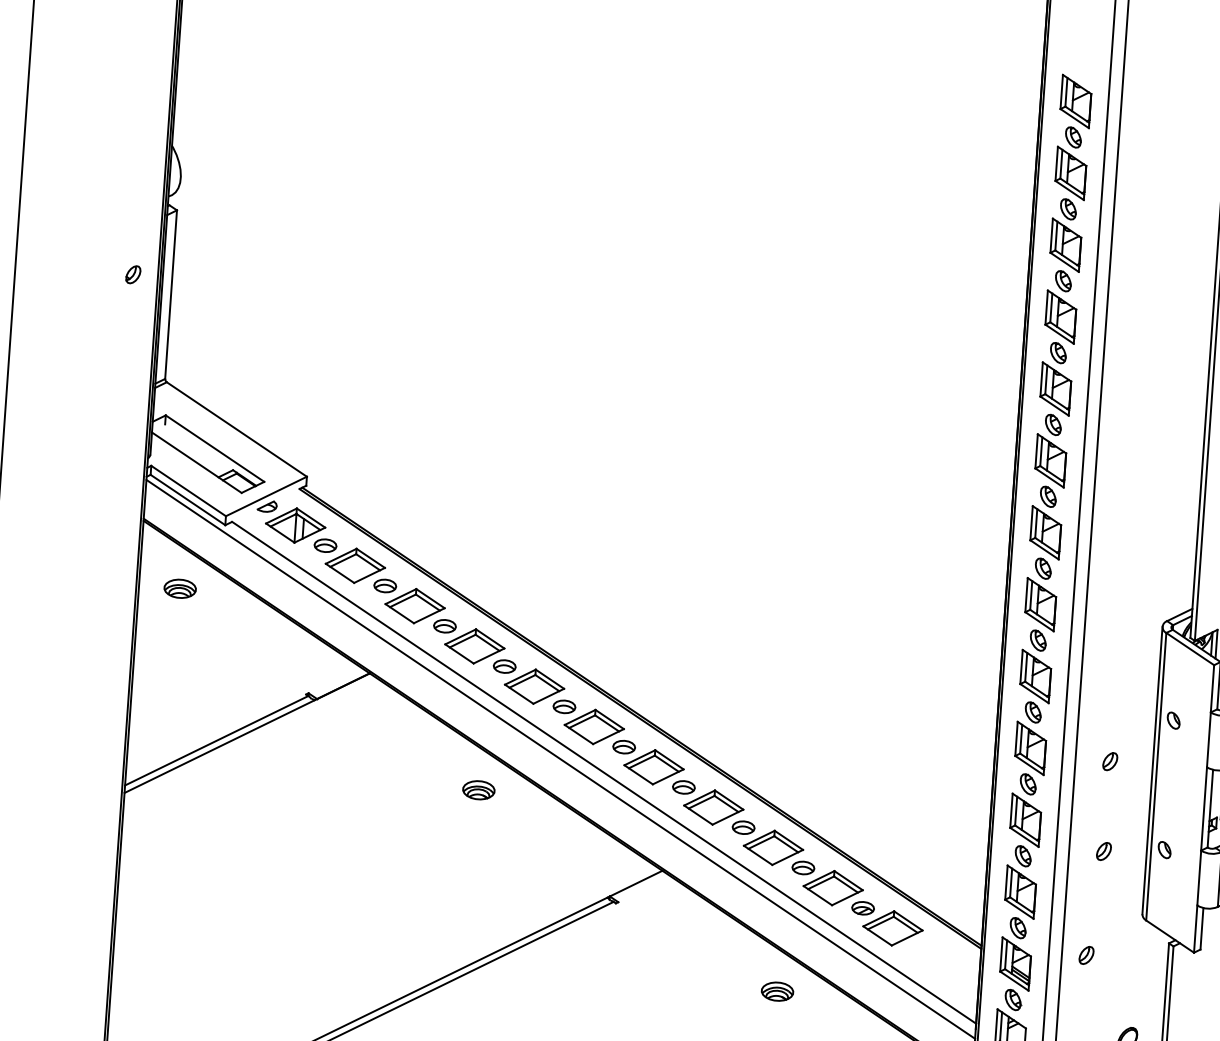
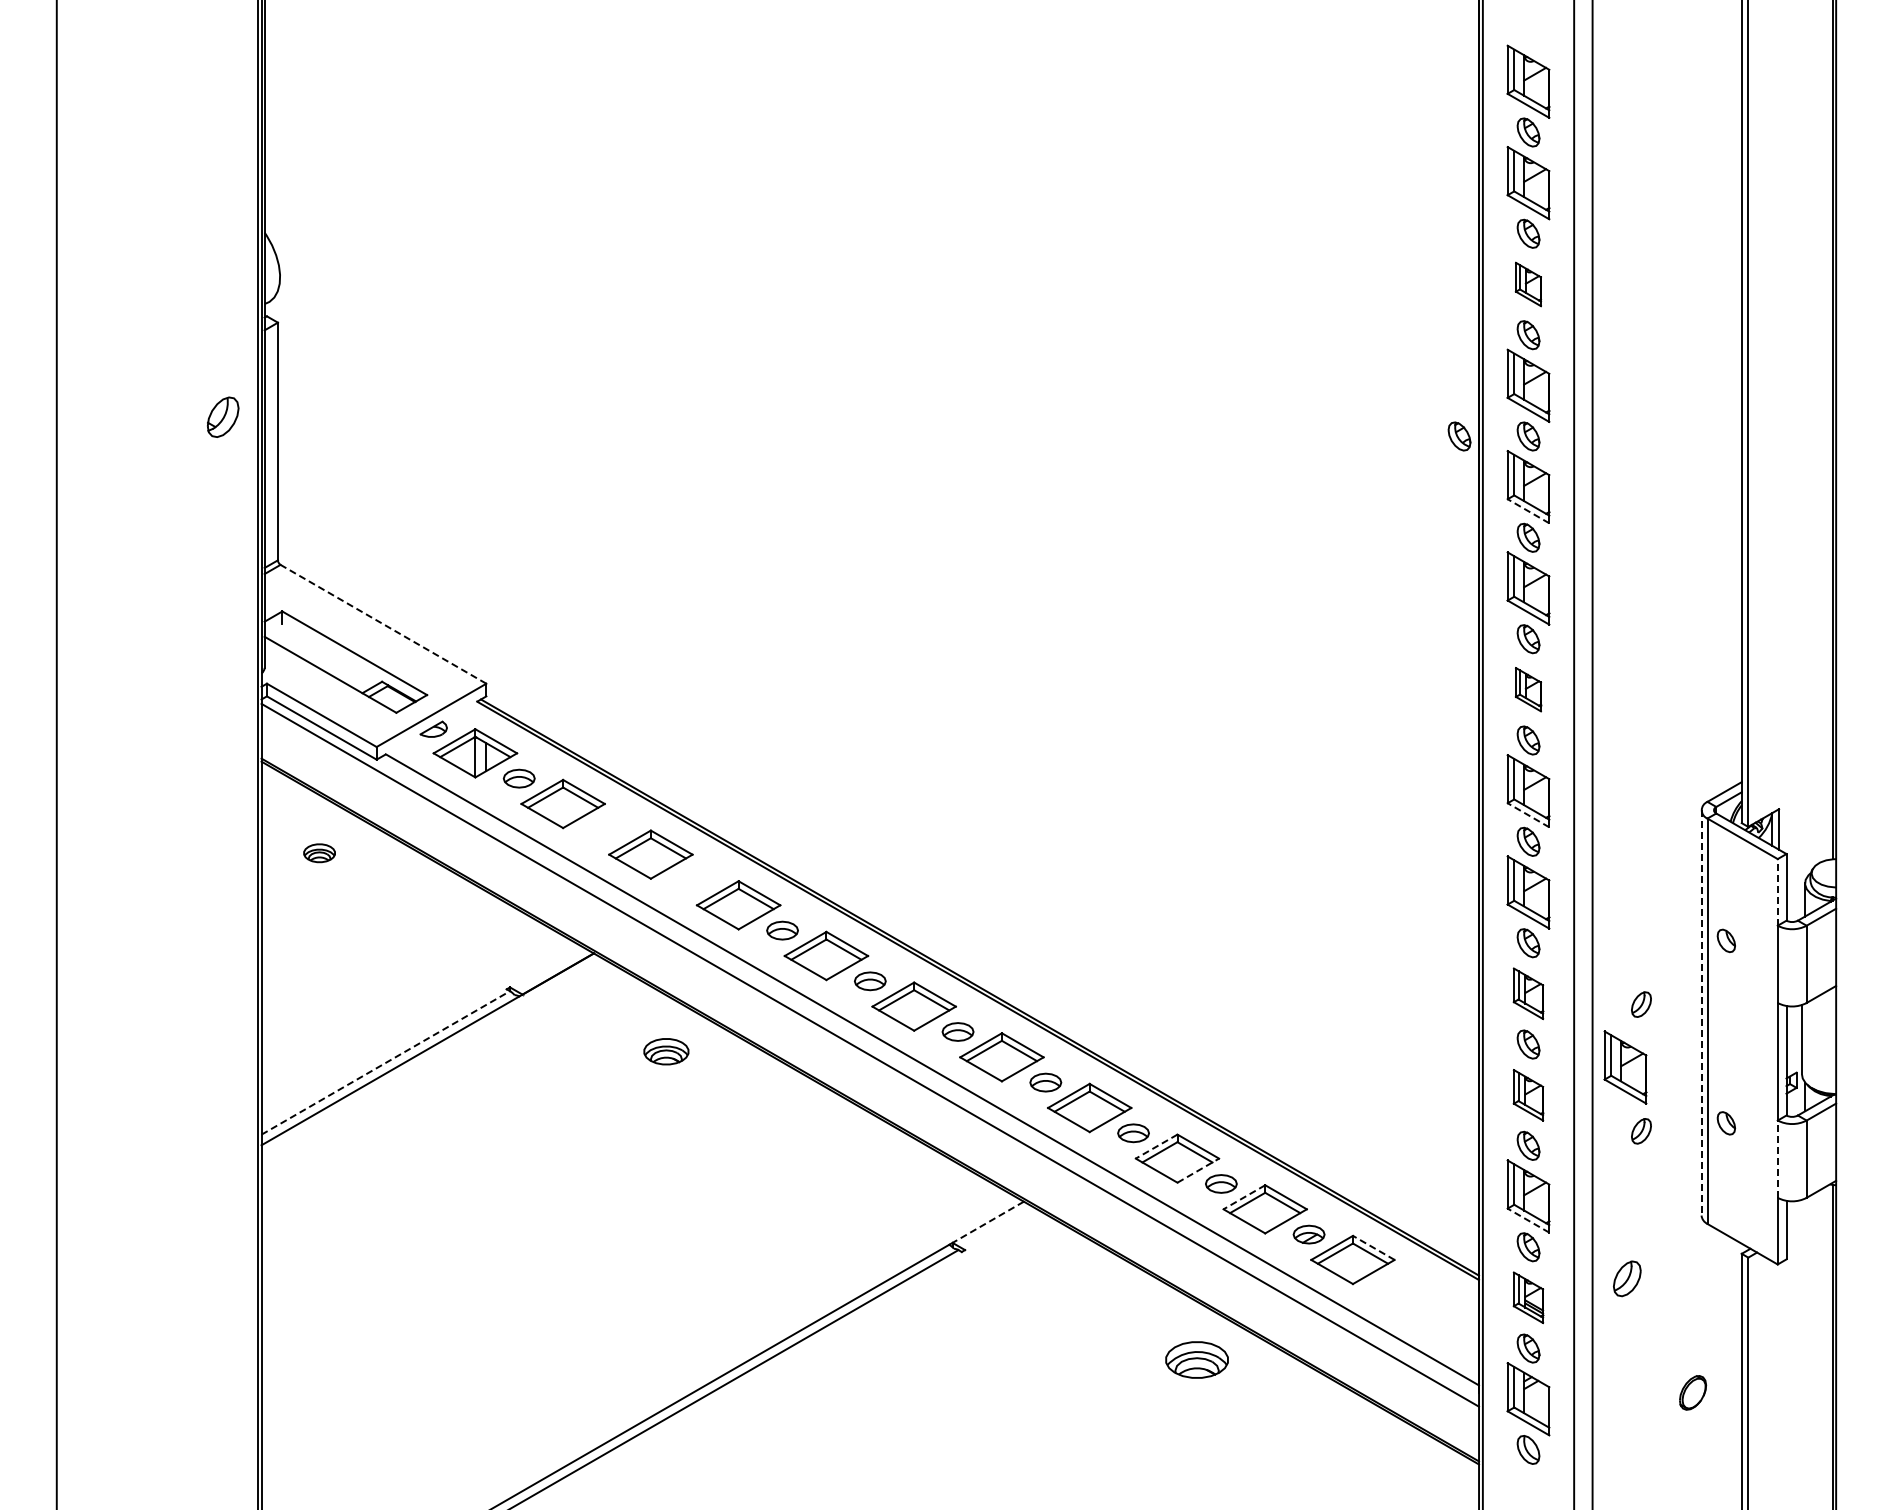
part: (1065, 245) -> (1528, 284), size x0.6
part: (132, 274) -> (222, 417), size x1.6
part: (1009, 349) -> (1459, 436), added
line: (1054, 406) -> (1528, 511), solid -> dashed
line: (236, 429) -> (383, 624), solid -> dashed
part: (1045, 532) -> (1528, 689), size x0.6
part: (384, 586) -> (606, 829), removed
part: (180, 588) -> (319, 852), size x0.7
line: (1039, 621) -> (1528, 815), solid -> dashed
part: (444, 625) -> (694, 879), removed
line: (1212, 688) -> (1777, 891), solid -> dashed
line: (217, 740) -> (386, 1062), solid -> dashed
part: (1030, 748) -> (1528, 993), size x0.7
line: (1152, 770) -> (1701, 1012), solid -> dashed
part: (478, 790) -> (666, 1051), moved
part: (1095, 805) -> (1625, 1067), added
part: (1025, 820) -> (1528, 1095), size x0.7
line: (759, 838) -> (1156, 1146), solid -> dashed
line: (787, 857) -> (1198, 1170), solid -> dashed
line: (818, 878) -> (1243, 1197), solid -> dashed
line: (1199, 878) -> (1777, 1159), solid -> dashed
line: (635, 883) -> (987, 1222), solid -> dashed
line: (1019, 909) -> (1528, 1220), solid -> dashed
line: (908, 920) -> (1373, 1247), solid -> dashed
part: (1086, 955) -> (1626, 1278), size x1.4
part: (1015, 963) -> (1528, 1297), size x0.7
part: (777, 991) -> (1197, 1359), size x1.4

